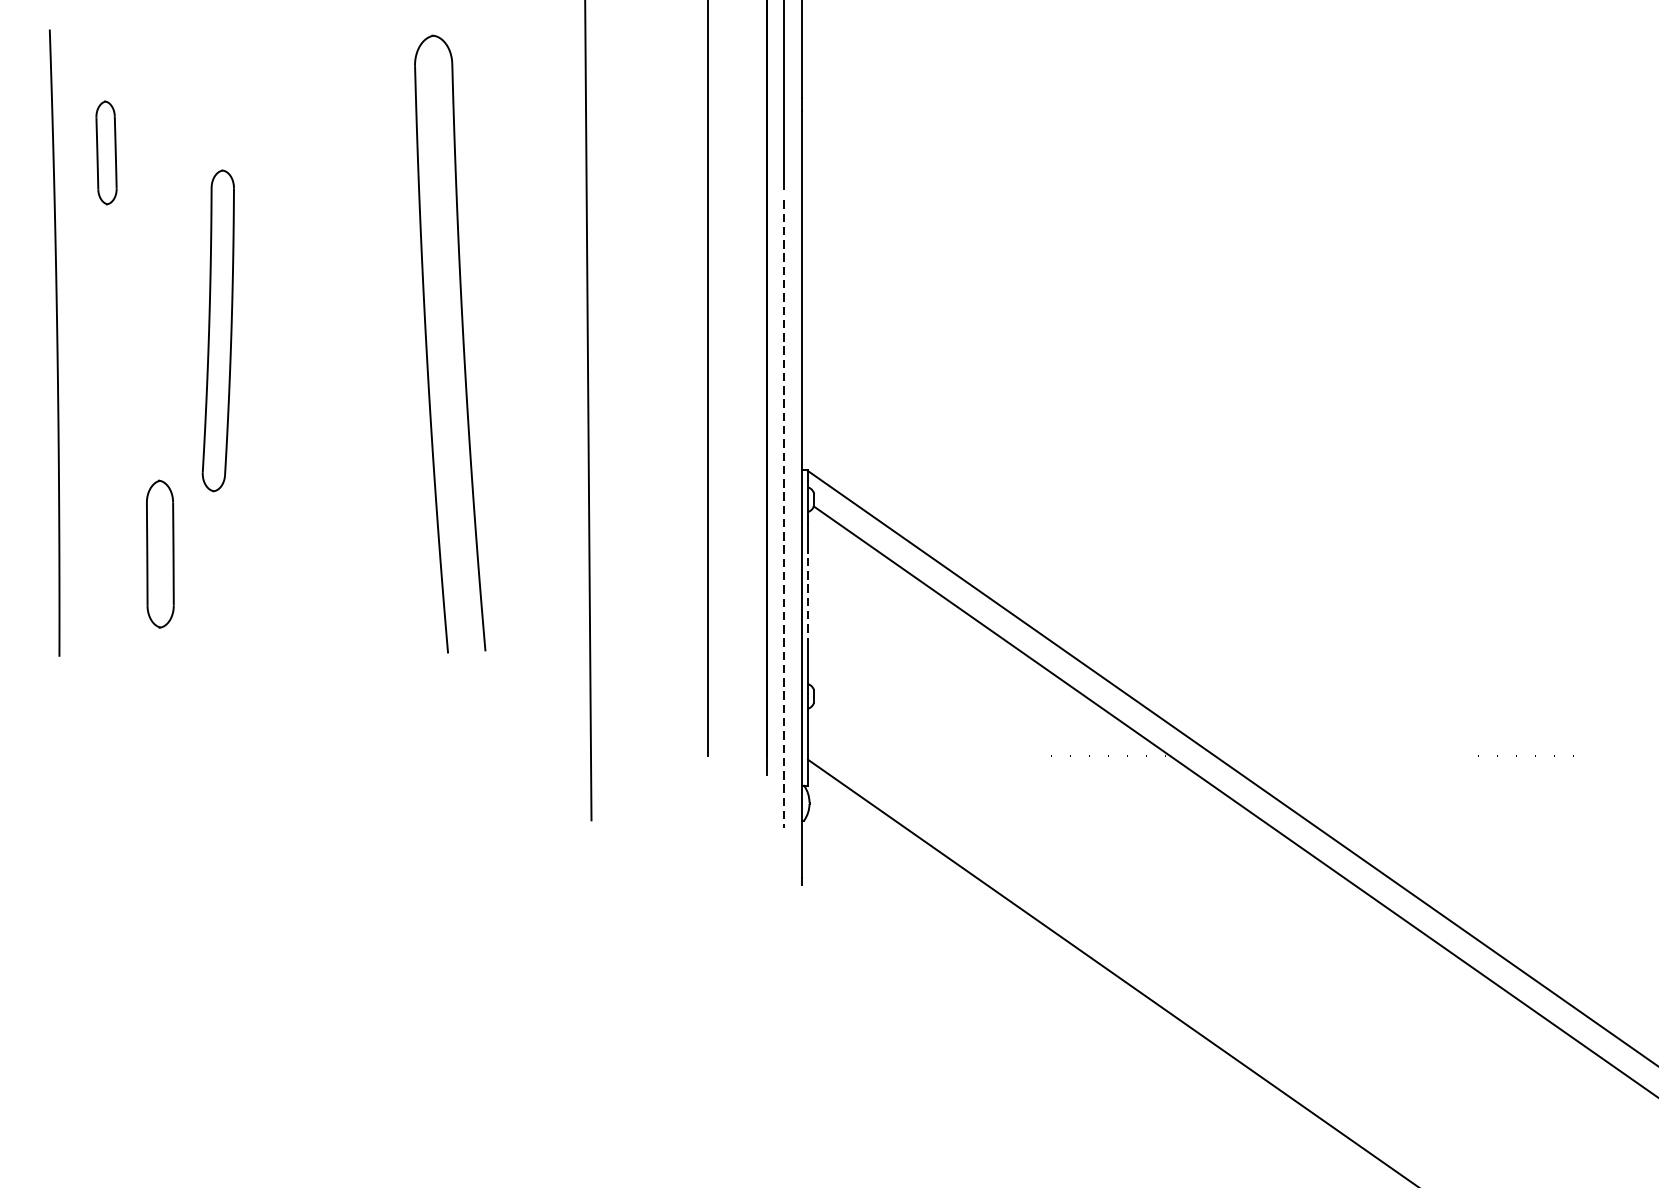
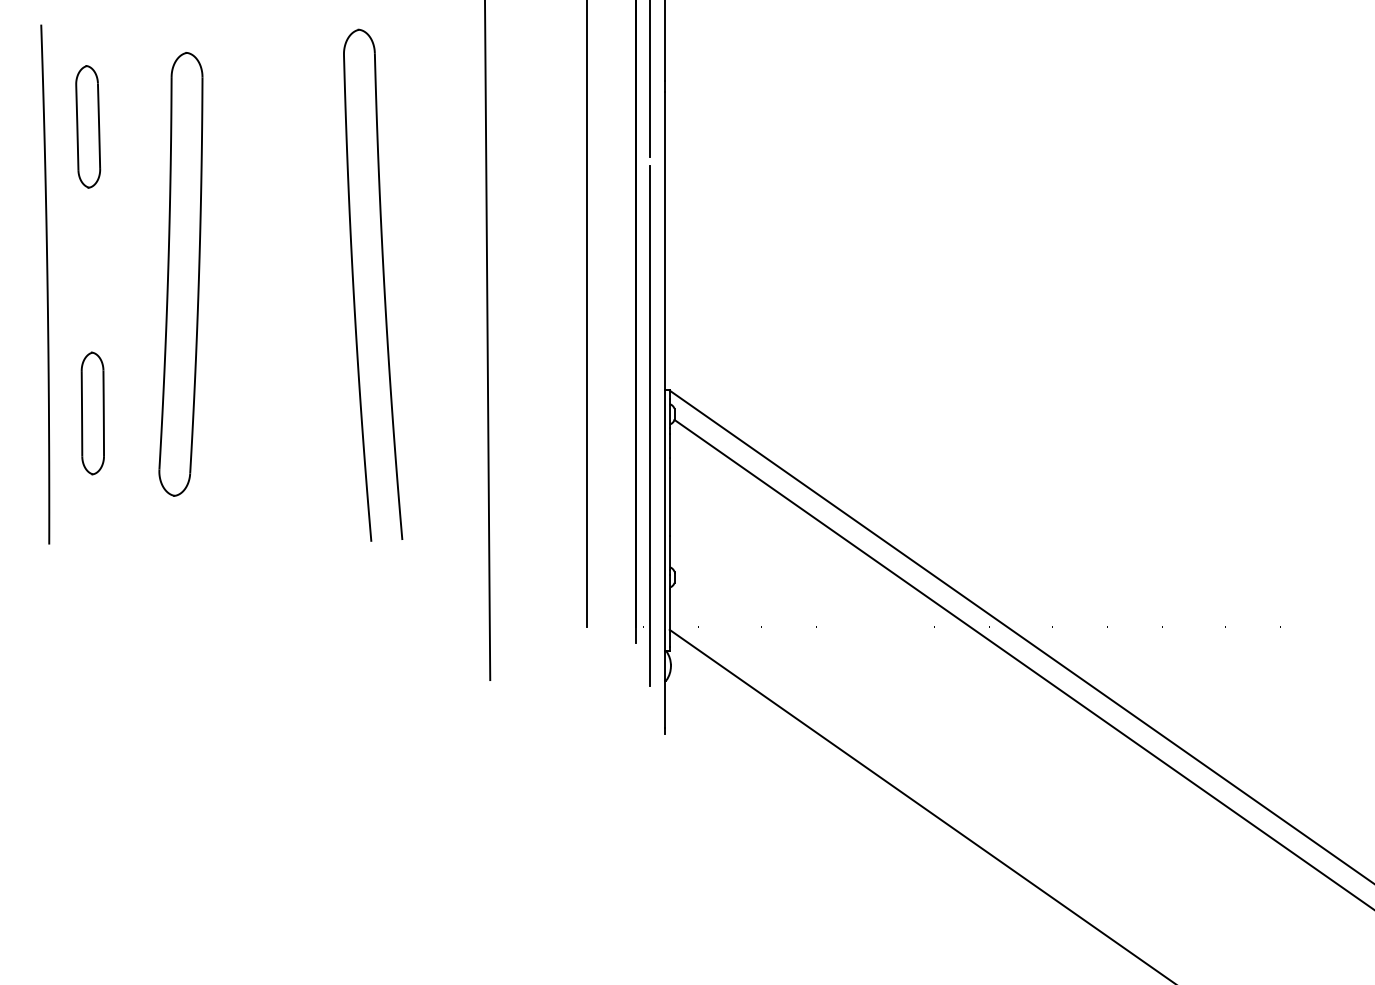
part: (106, 152) -> (88, 126), size x1.43
part: (217, 330) -> (180, 274), size x1.67
line: (784, 514) -> (650, 426), dashed -> solid
part: (159, 554) -> (92, 413), moved
line: (807, 598) -> (669, 496), dashed -> solid

